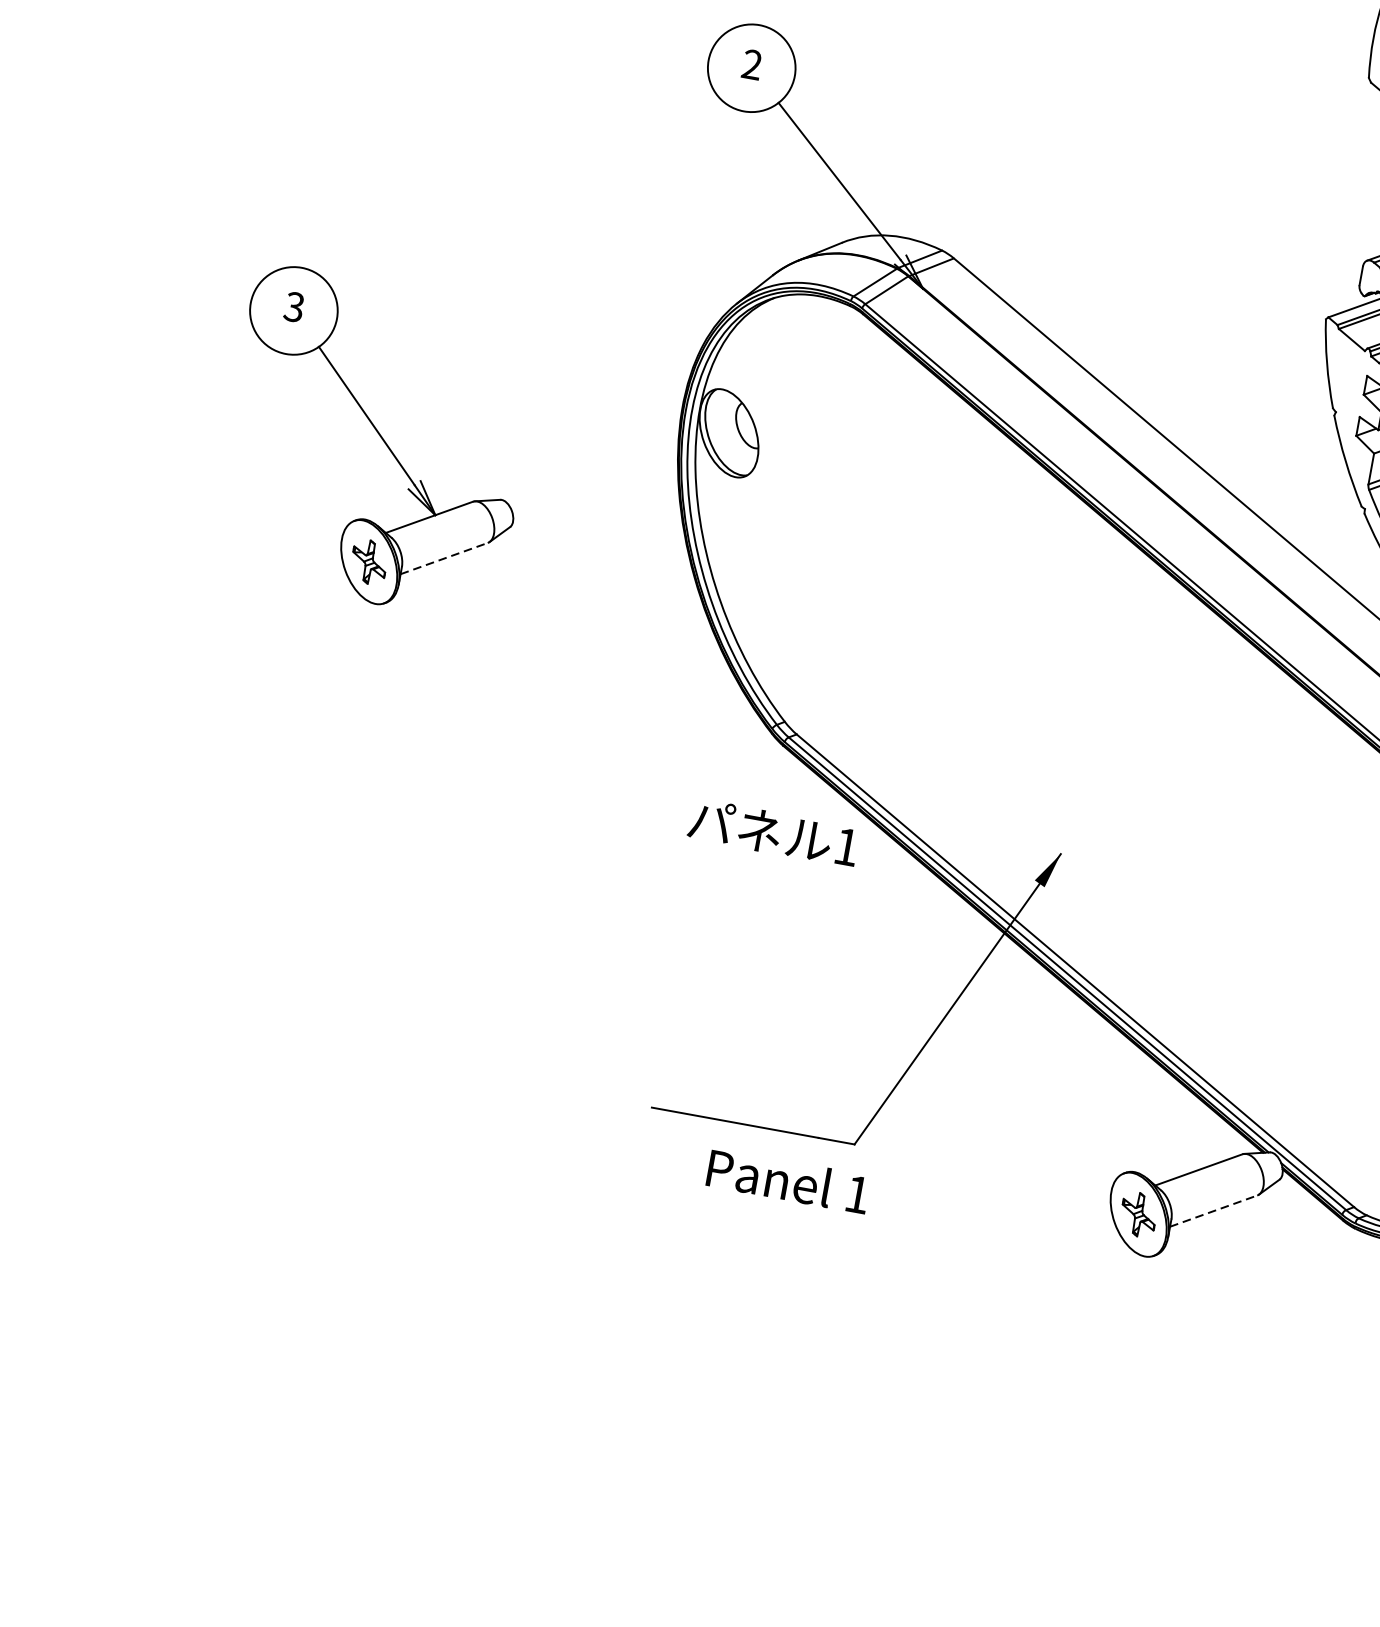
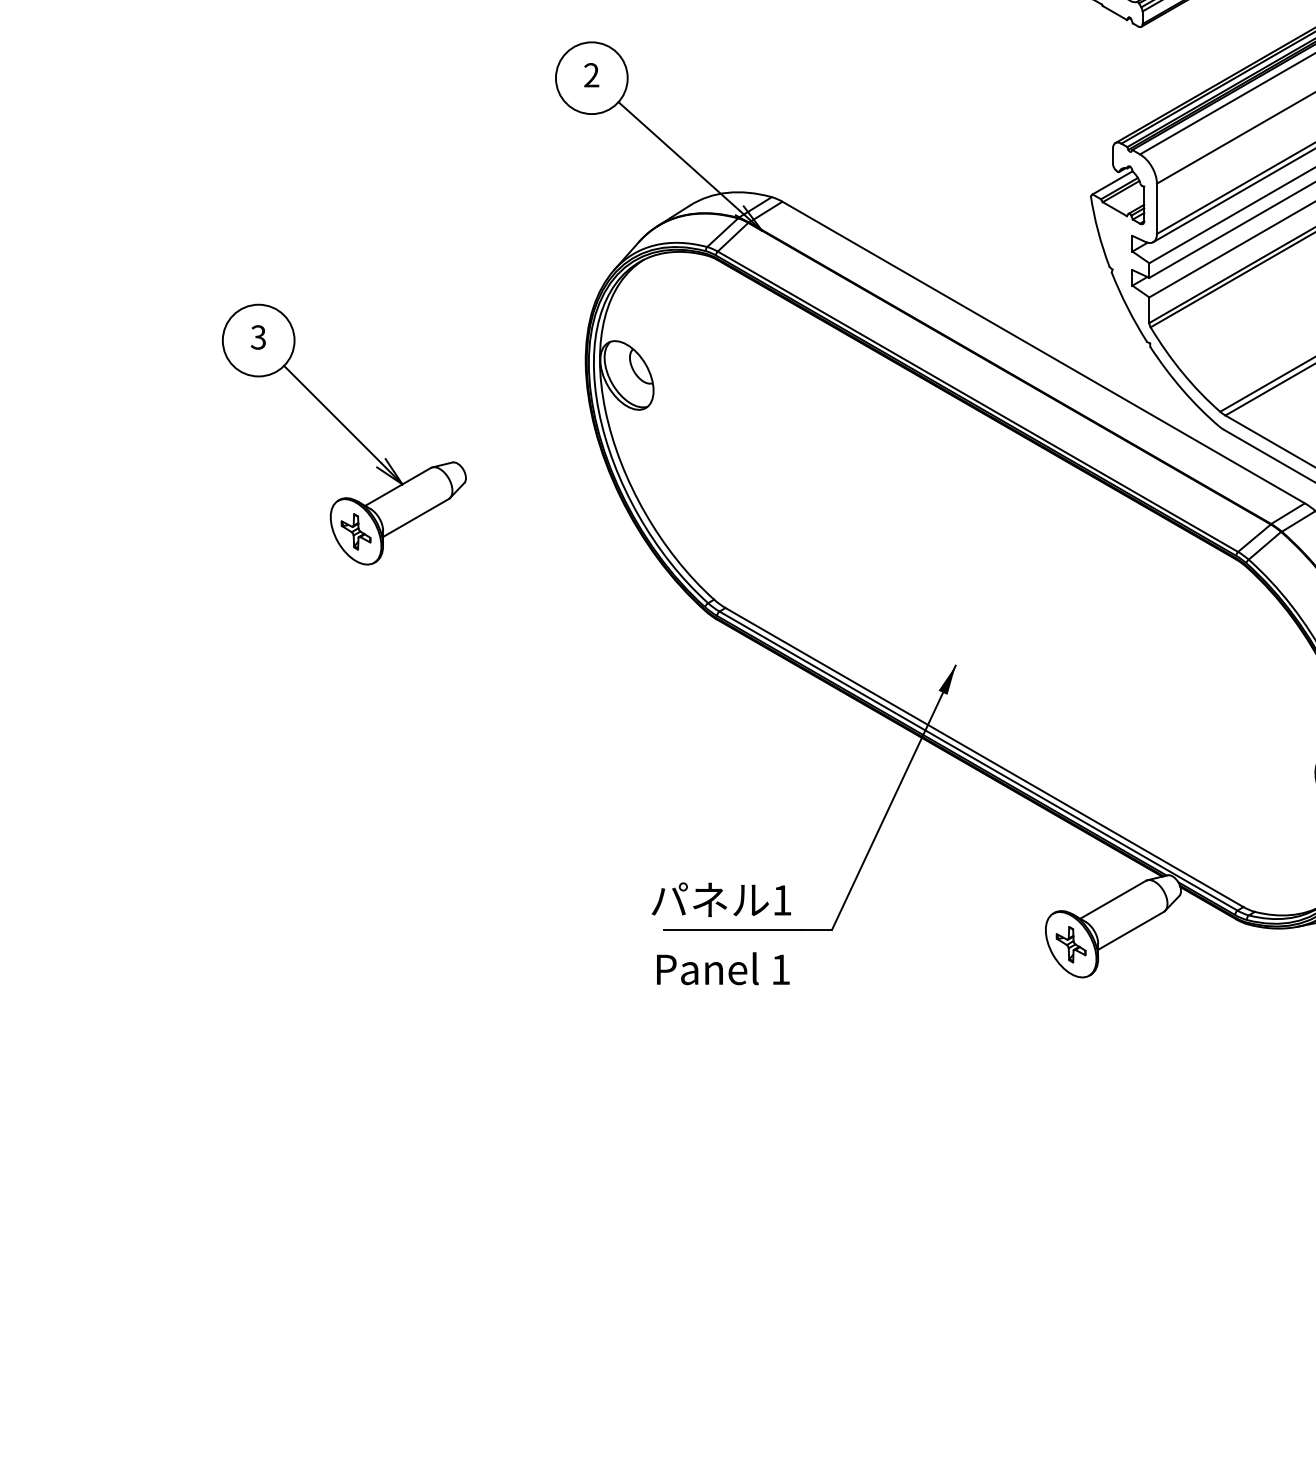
line: (443, 559) -> (415, 518), dashed -> solid
text: (772, 832) -> (720, 899), moved
text: (788, 1180) -> (723, 968), moved
line: (1214, 1210) -> (1131, 930), dashed -> solid

